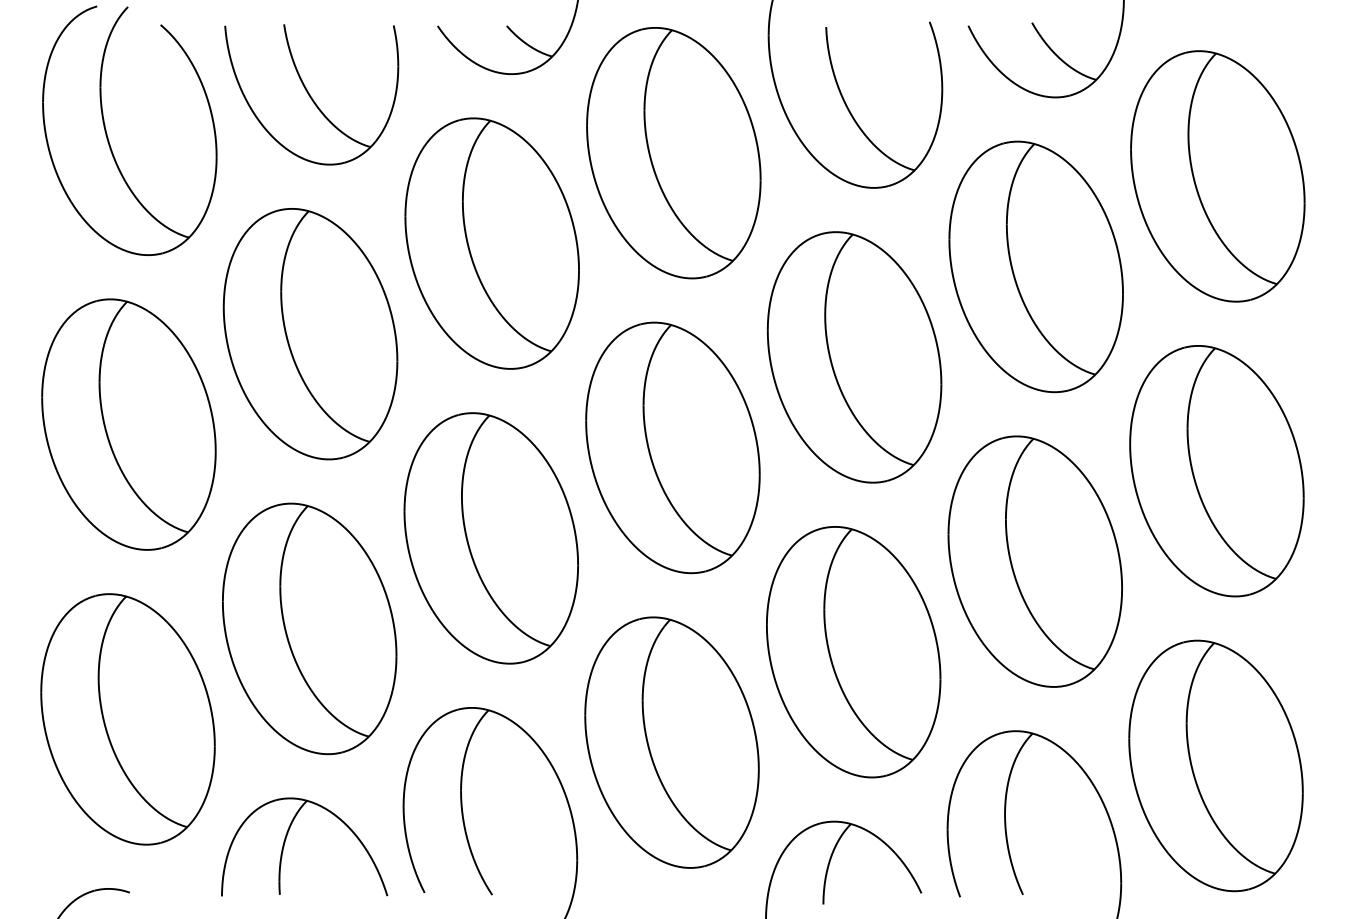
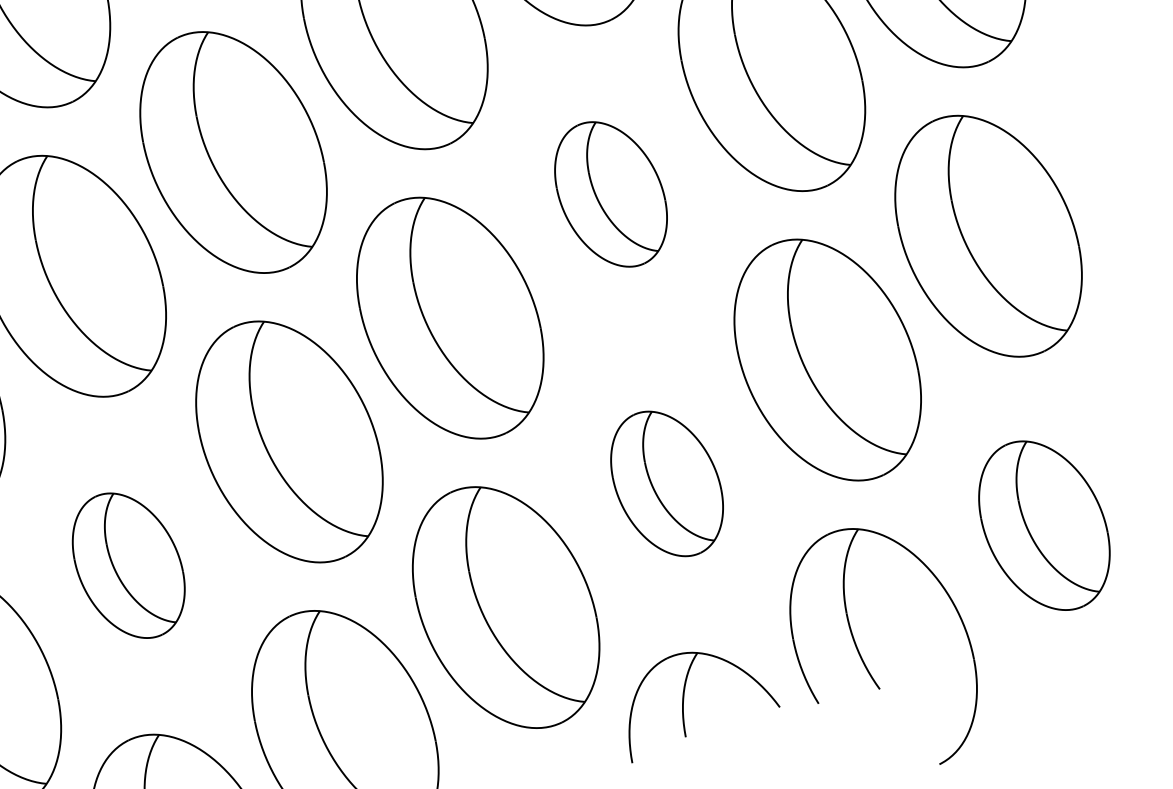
part: (854, 357) -> (611, 194), size x0.6
part: (309, 628) -> (128, 565), size x0.6
part: (853, 652) -> (666, 484), size x0.6
part: (1215, 765) -> (1043, 525), size x0.7

